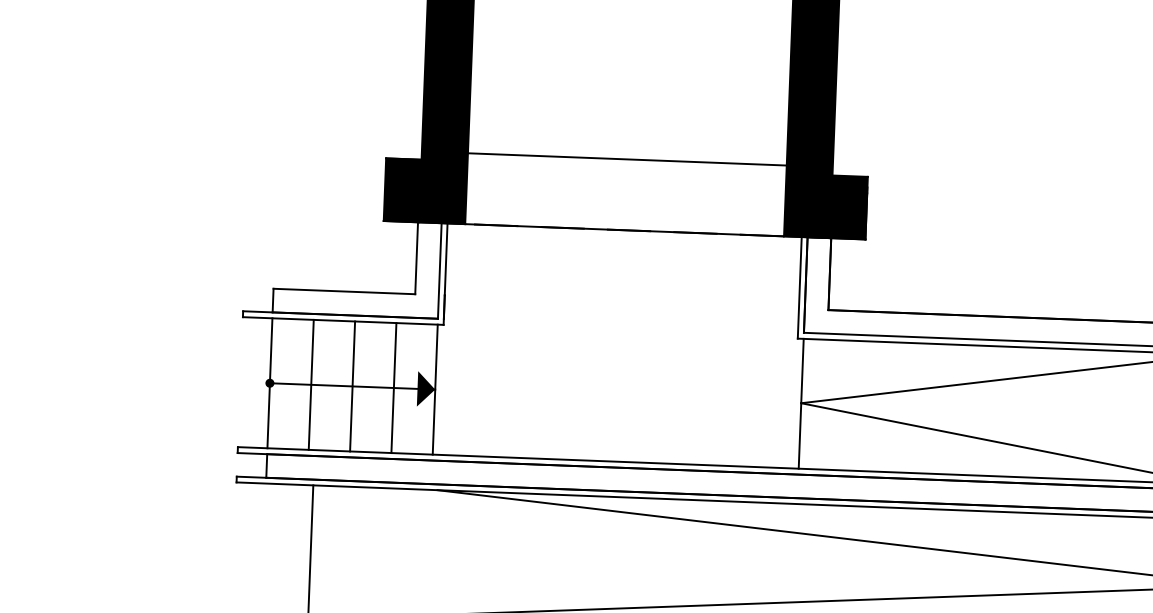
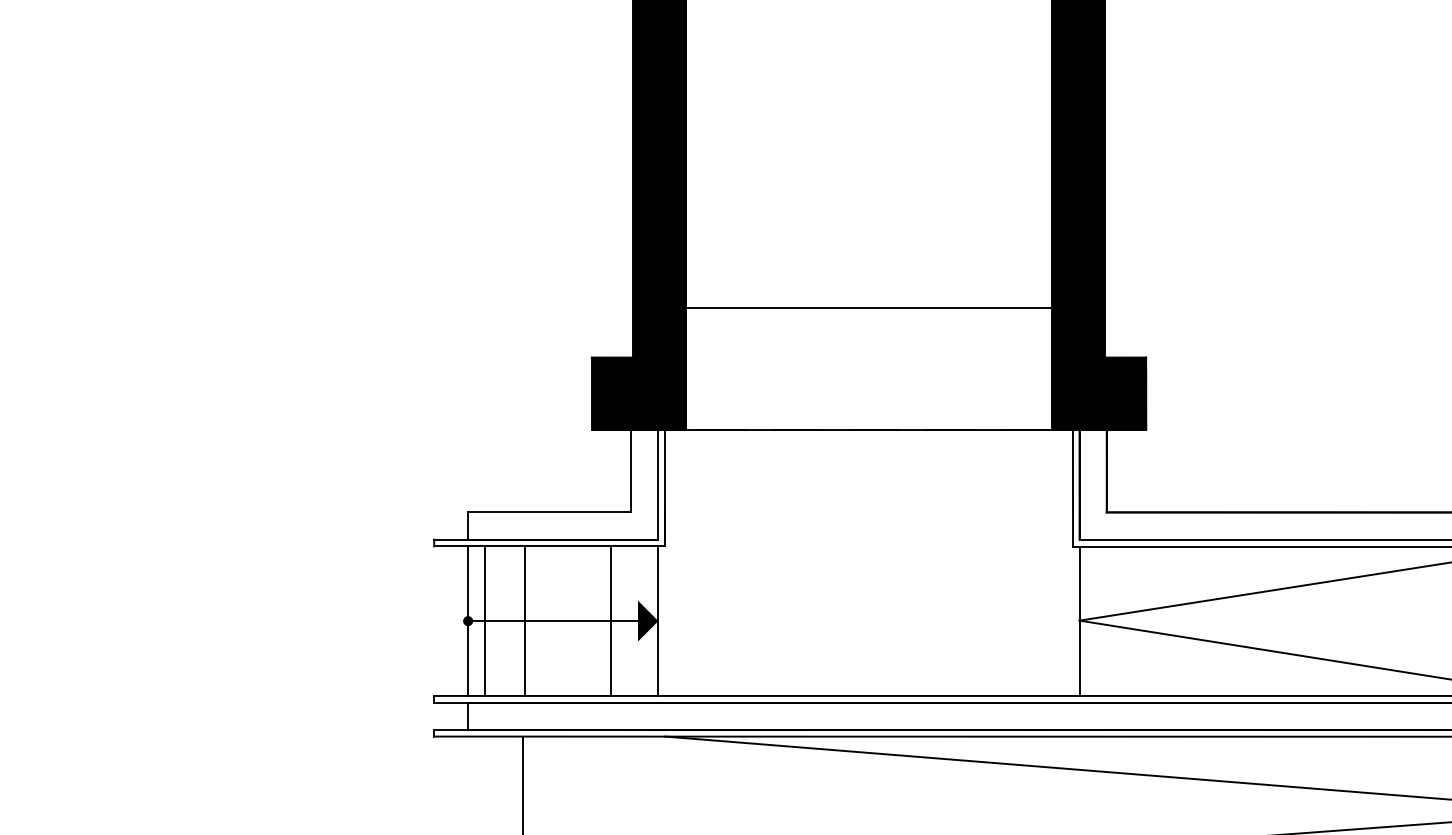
line: (626, 159) -> (868, 308), moved
line: (311, 384) -> (484, 620), moved
line: (352, 385) -> (525, 620), moved

